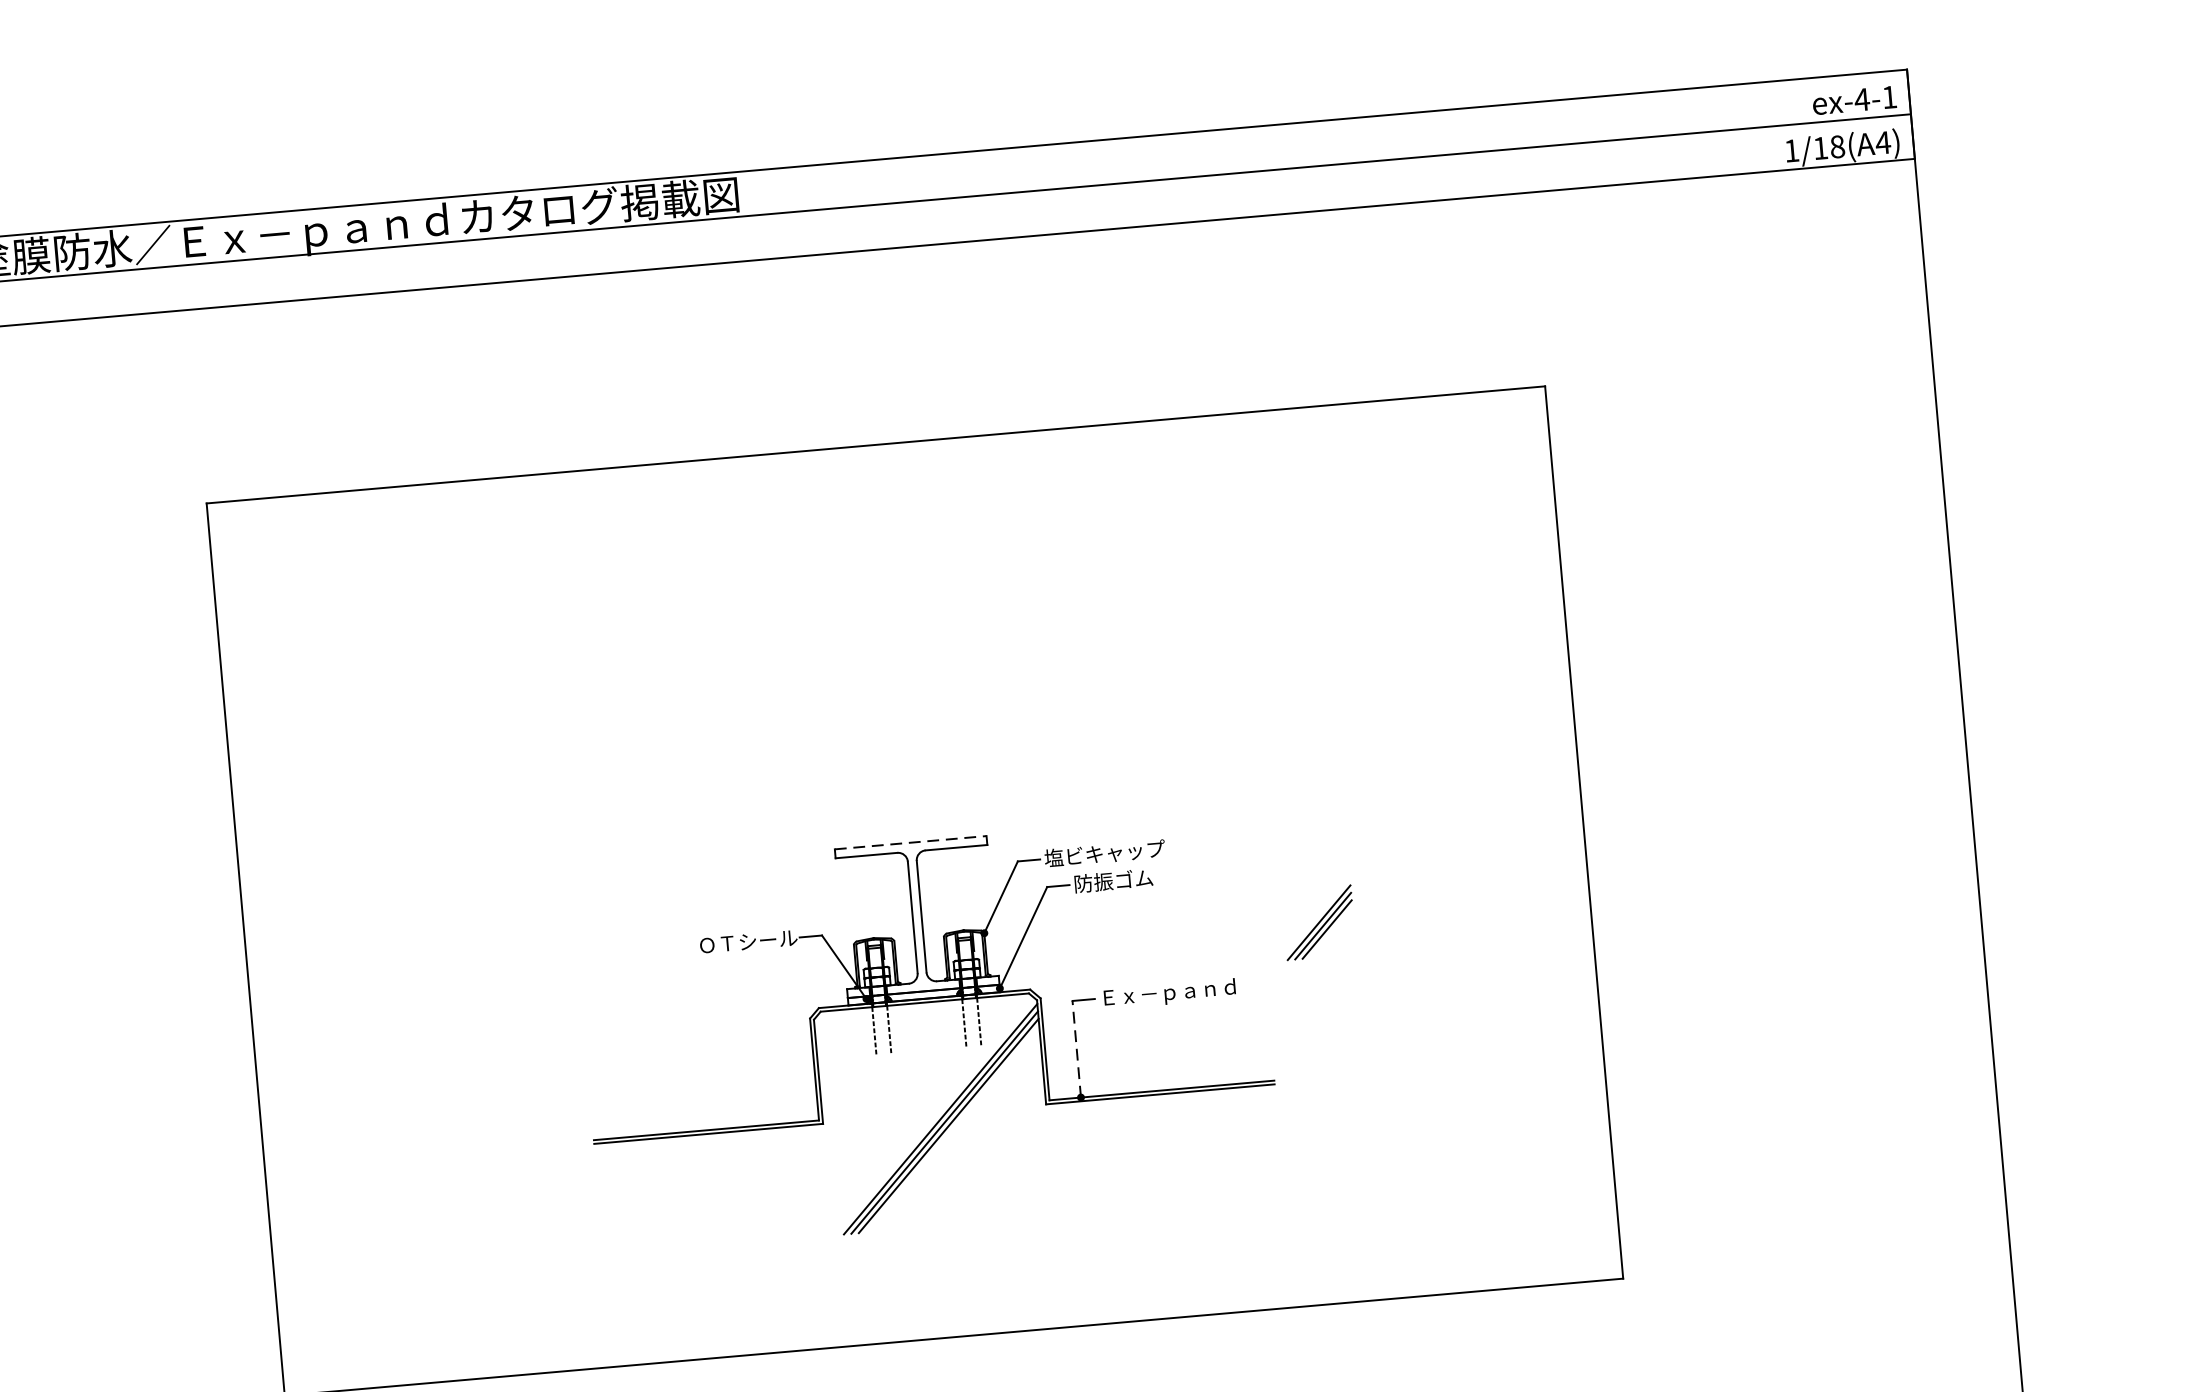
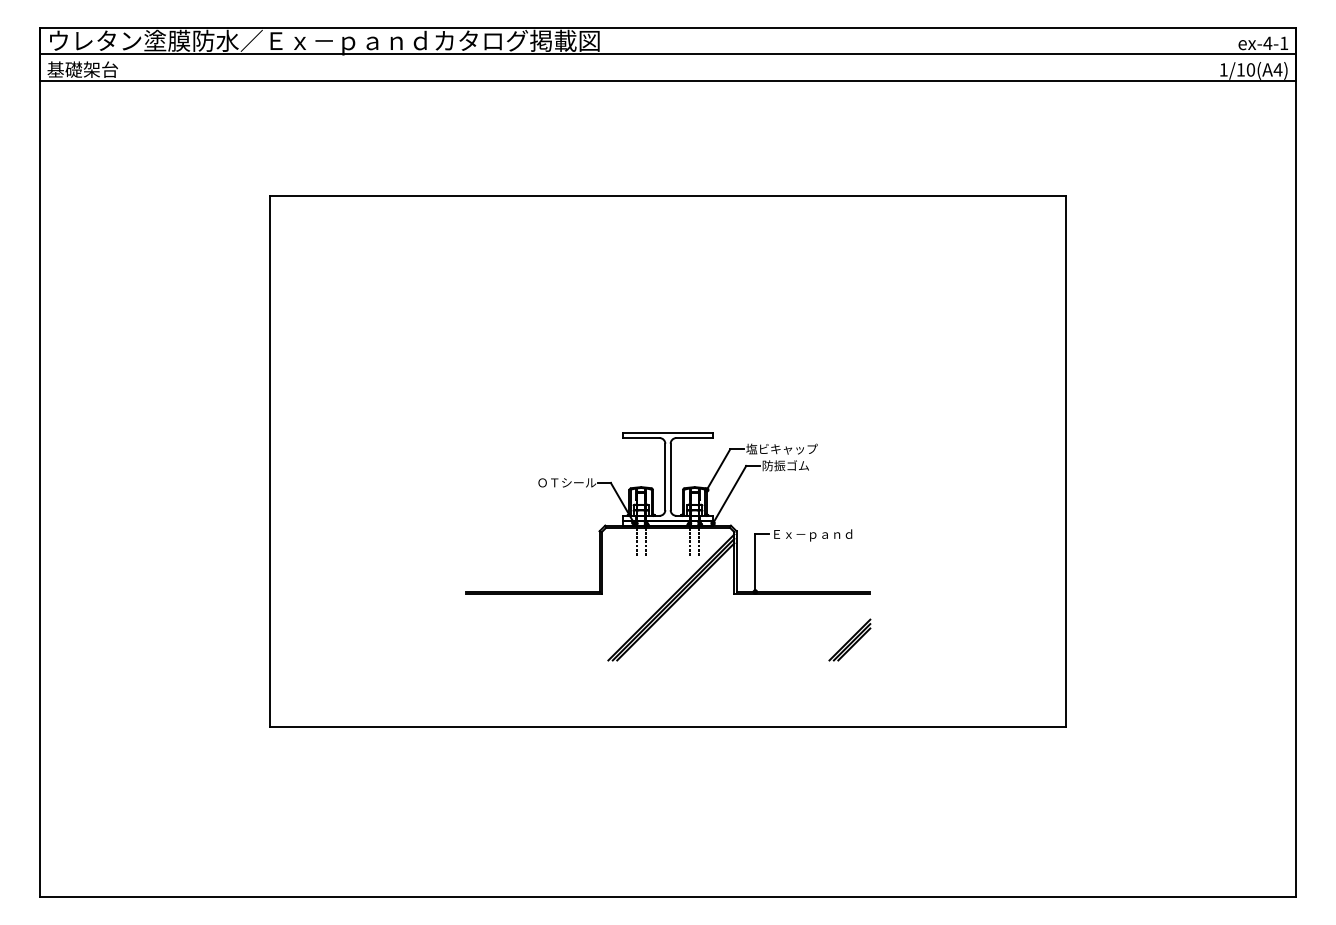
text: (1836, 147) -> (1250, 70), 1/18(A4) -> 1/10(A4)
line: (911, 842) -> (668, 432), dashed -> solid
part: (1318, 921) -> (849, 639), moved
line: (1077, 1049) -> (755, 563), dashed -> solid

